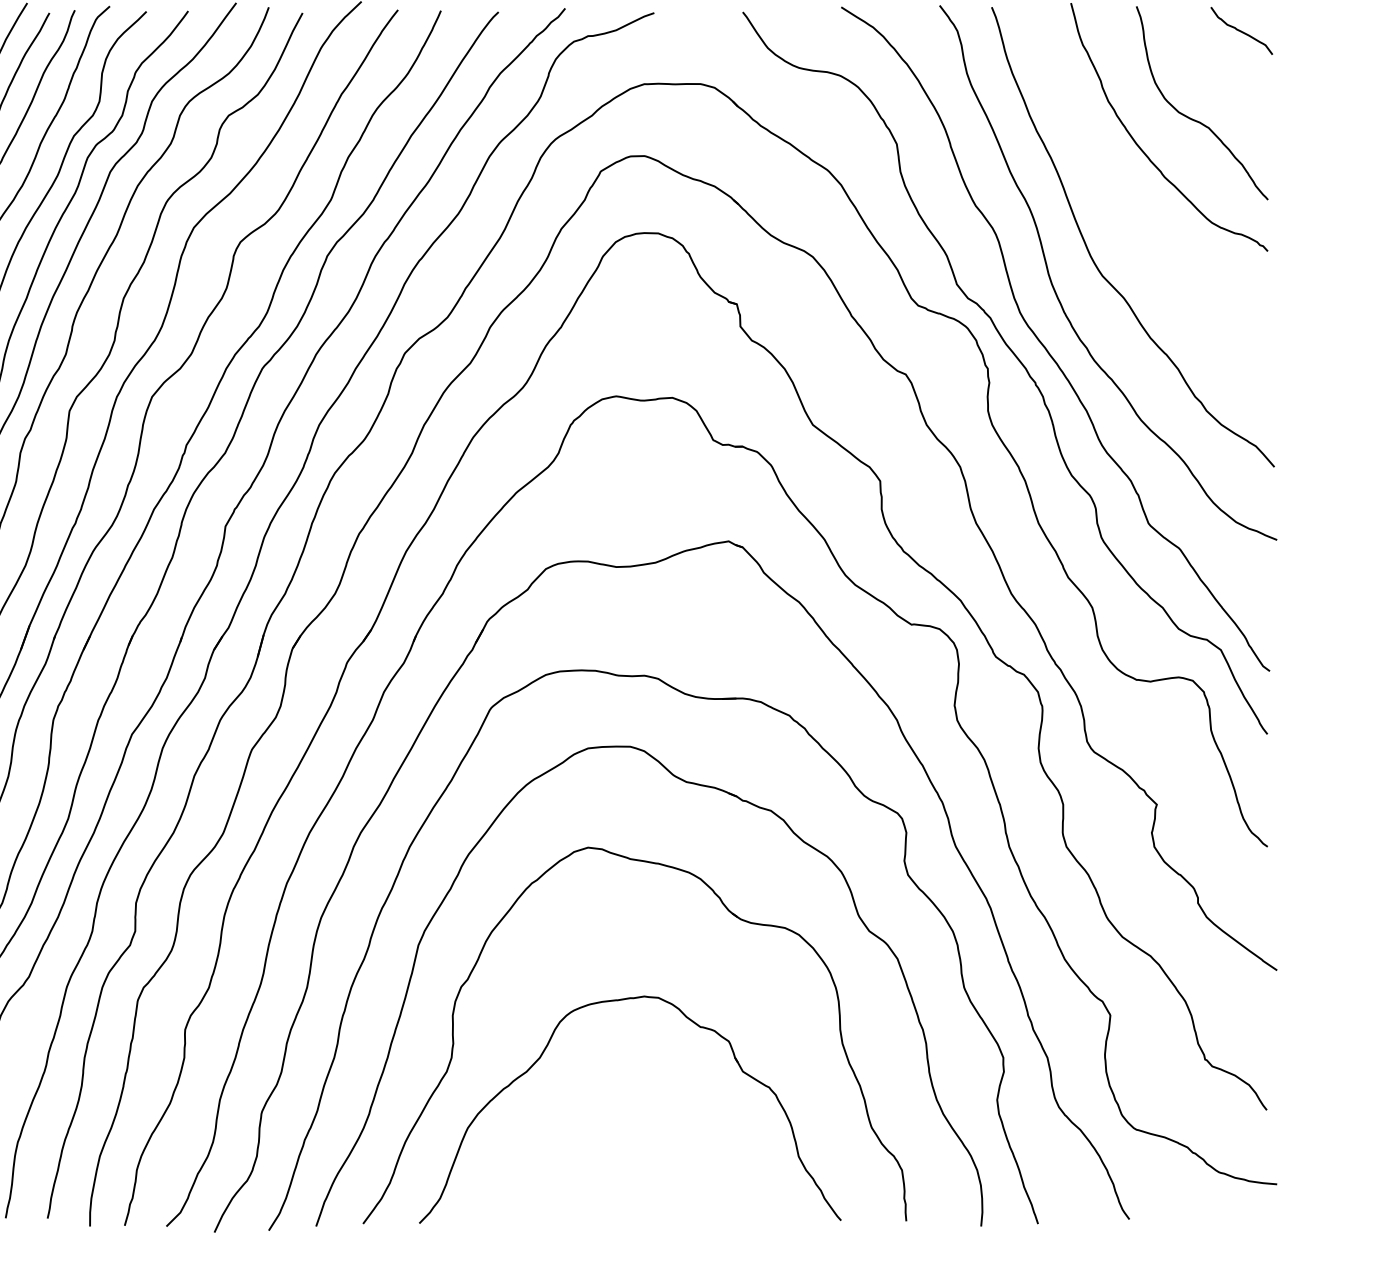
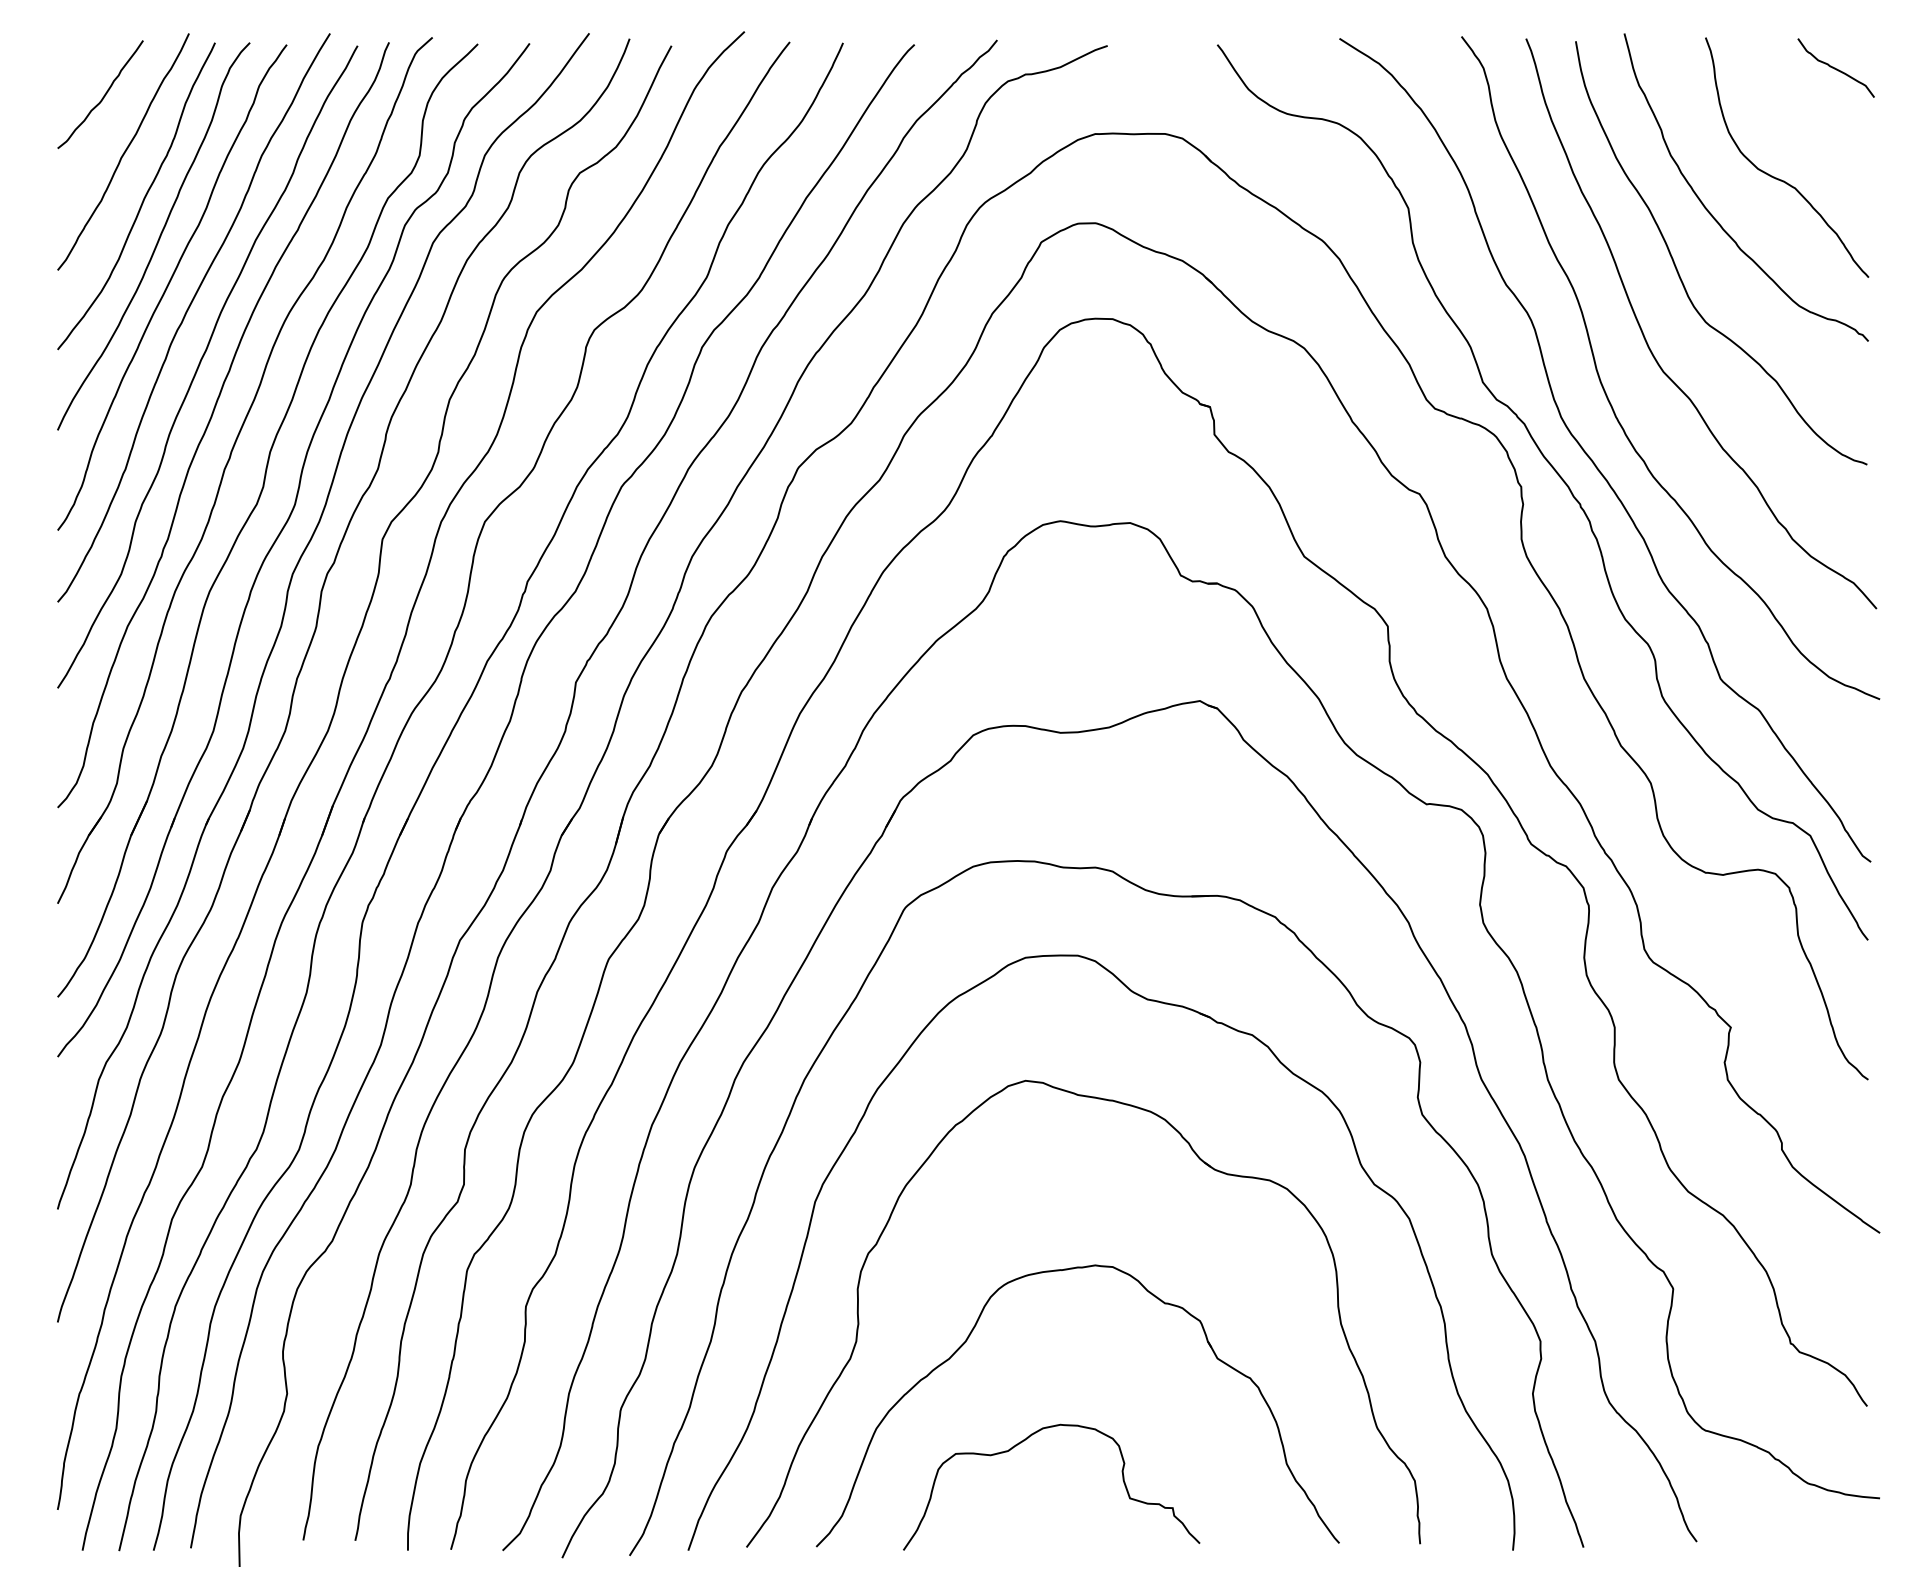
curve: (1114, 194) -> (1678, 270), added
curve: (584, 1140) -> (1021, 1443), added

